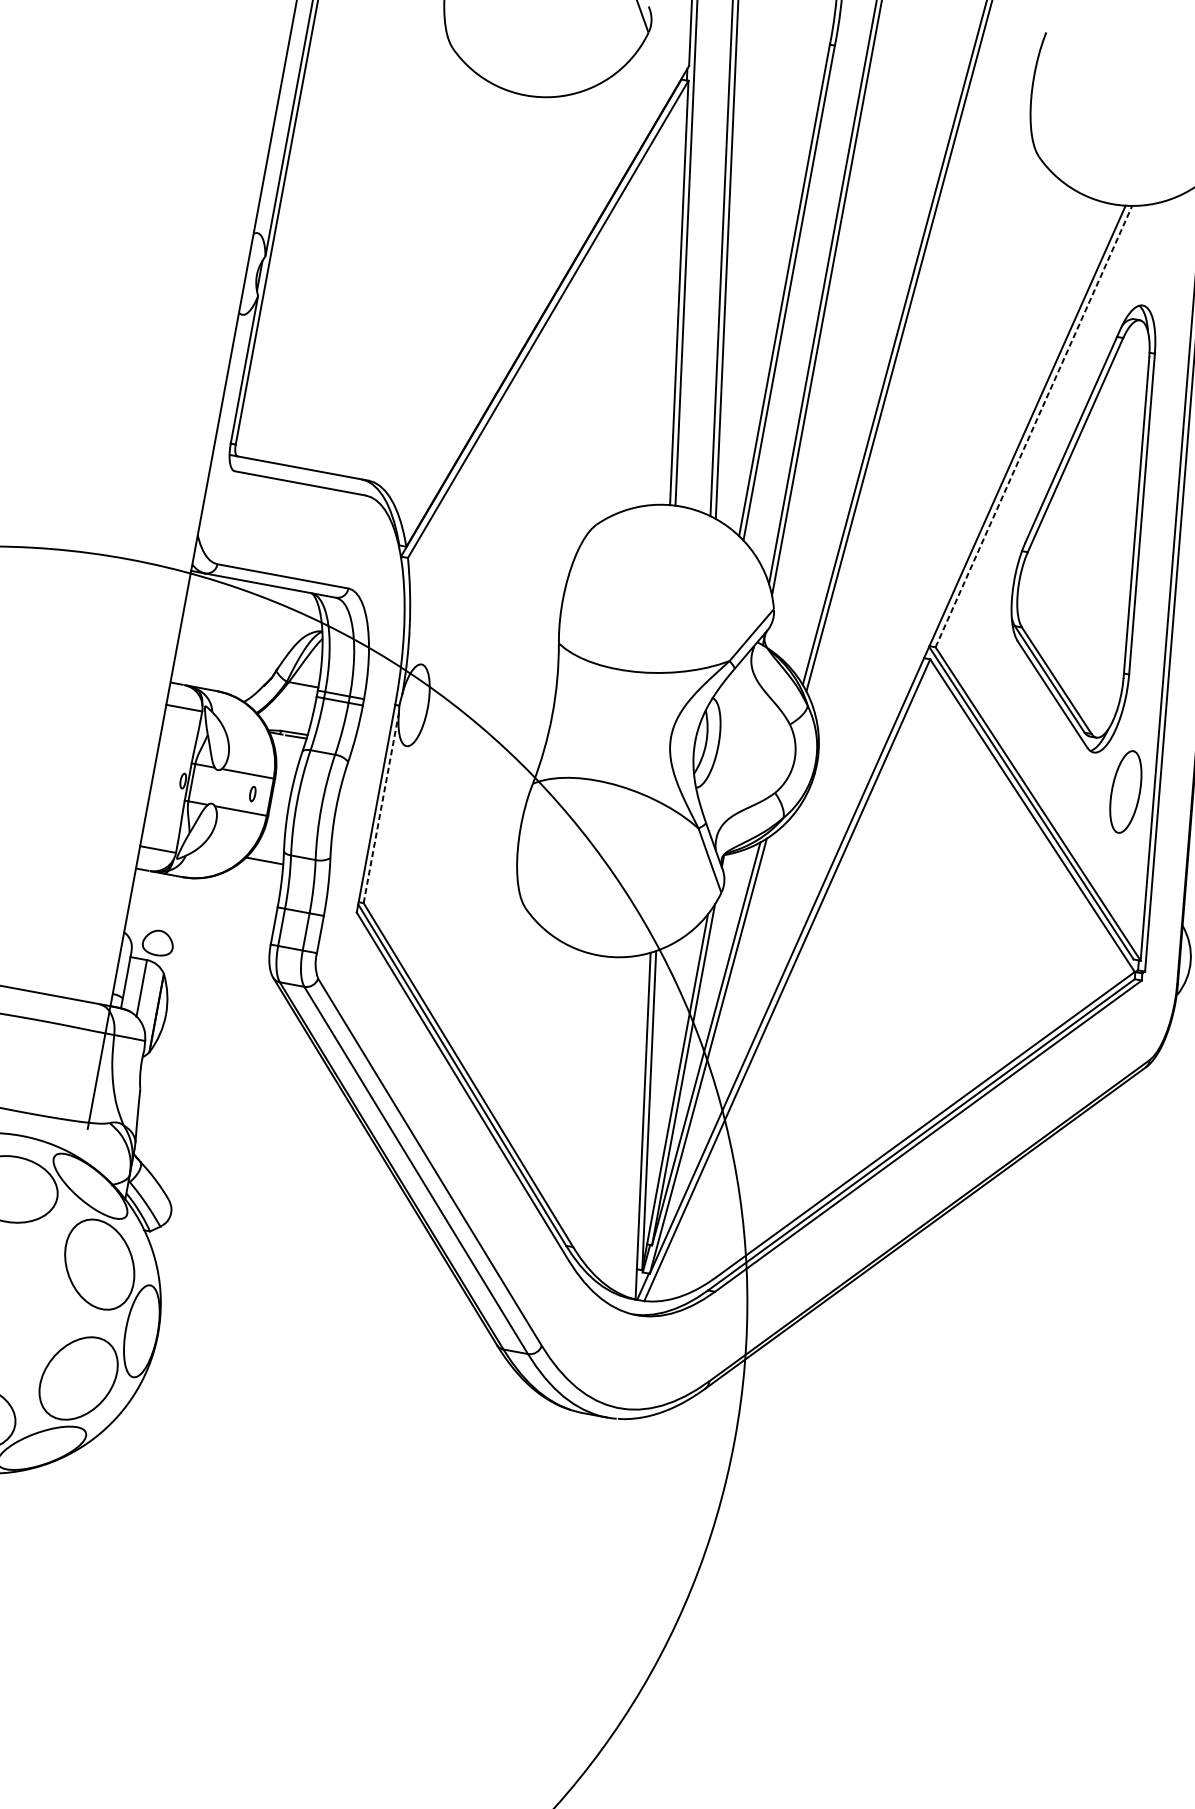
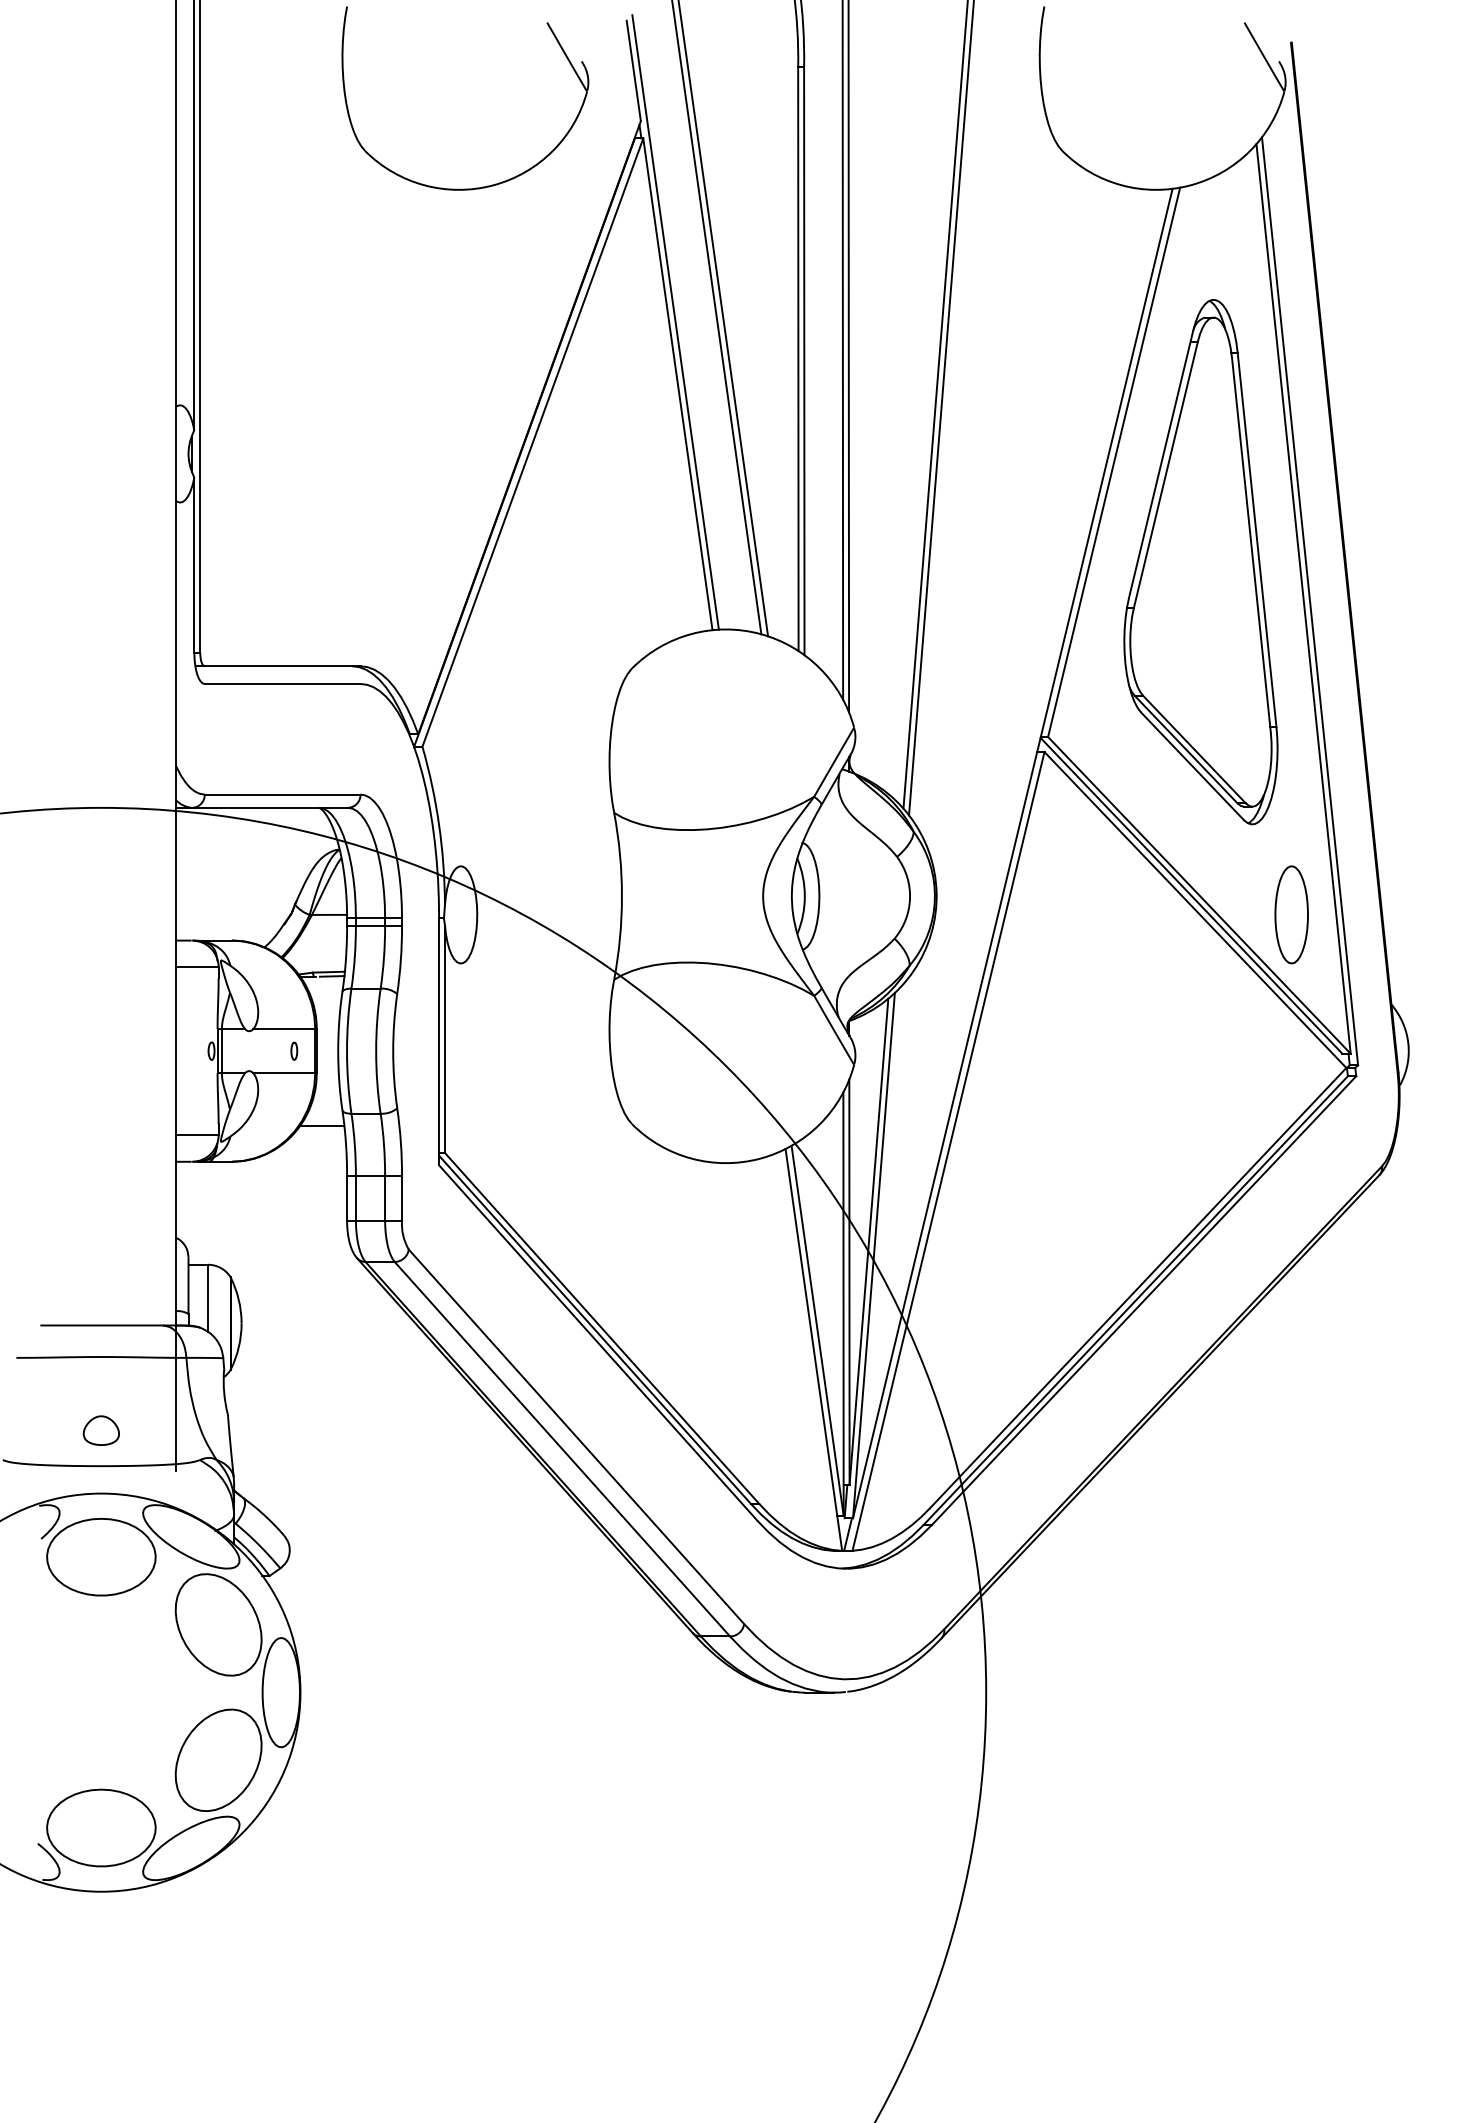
line: (1034, 425) -> (1114, 461), dashed -> solid
part: (1125, 791) -> (1291, 914), moved
line: (381, 808) -> (445, 1040), dashed -> solid
part: (157, 942) -> (100, 1430), moved

